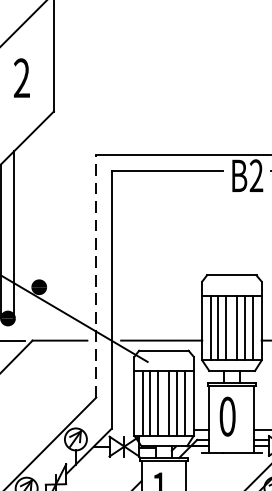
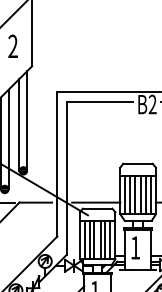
line: (46, 202) -> (27, 120), added
line: (32, 209) -> (19, 124), added
line: (96, 274) -> (57, 163), dashed -> solid
text: (227, 416) -> (135, 247), 0 -> 1

